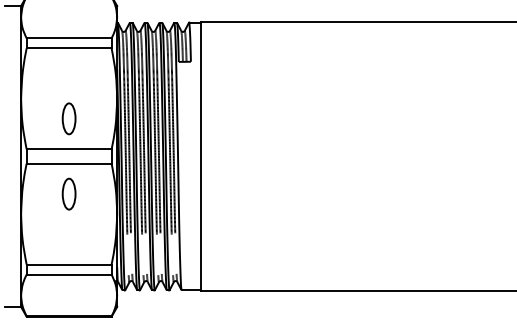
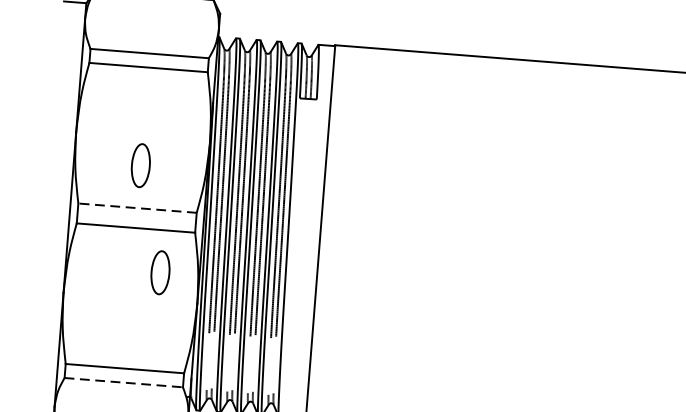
line: (68, 149) -> (136, 208), solid -> dashed
part: (68, 193) -> (159, 271), moved
line: (69, 274) -> (124, 382), solid -> dashed

